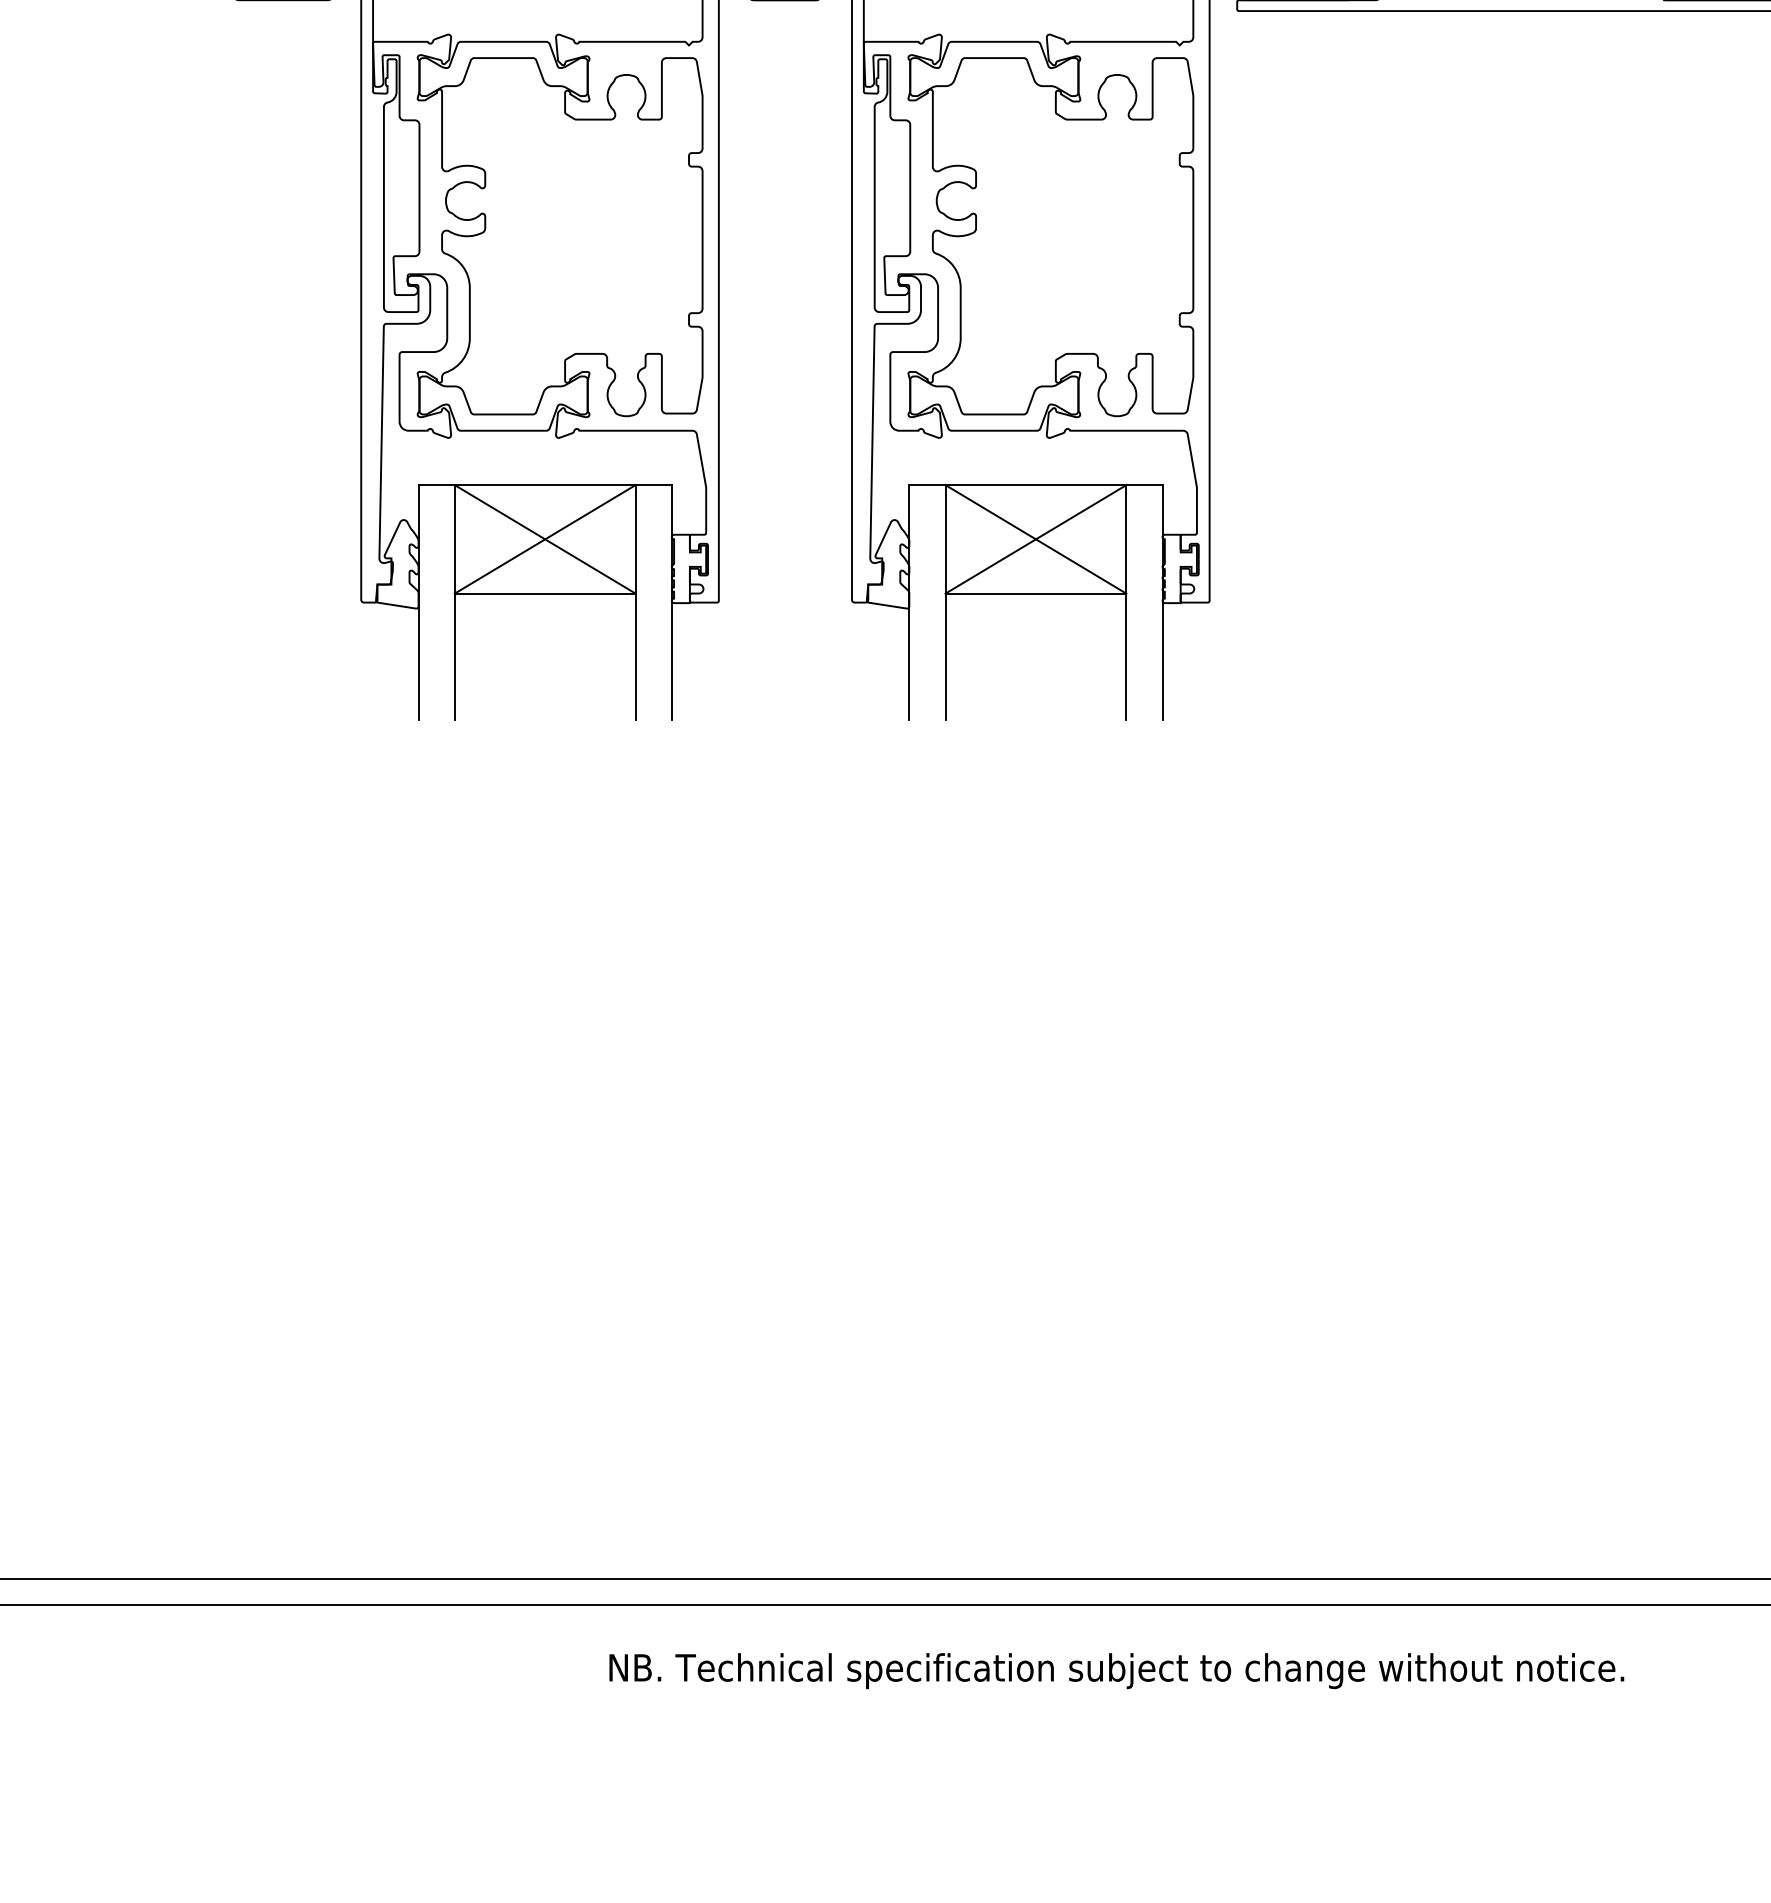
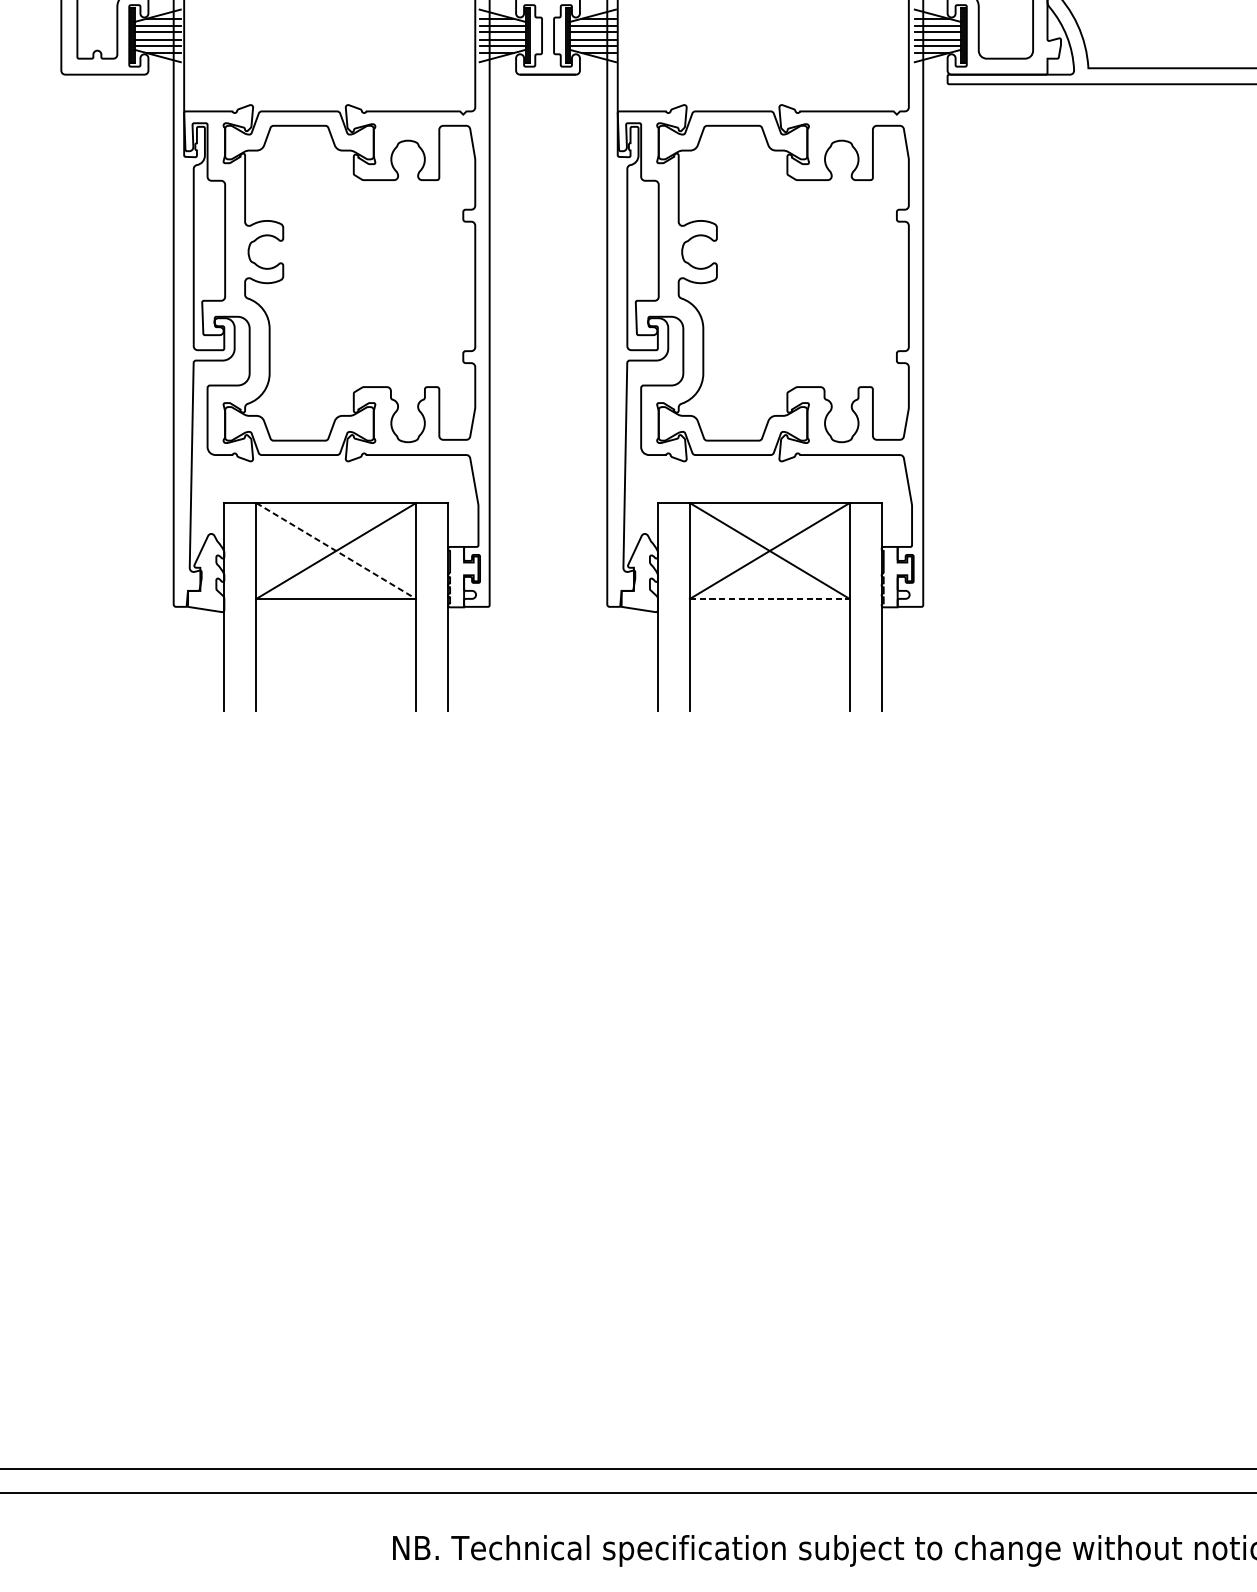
line: (545, 539) -> (336, 551), solid -> dashed
line: (1036, 593) -> (770, 598), solid -> dashed

